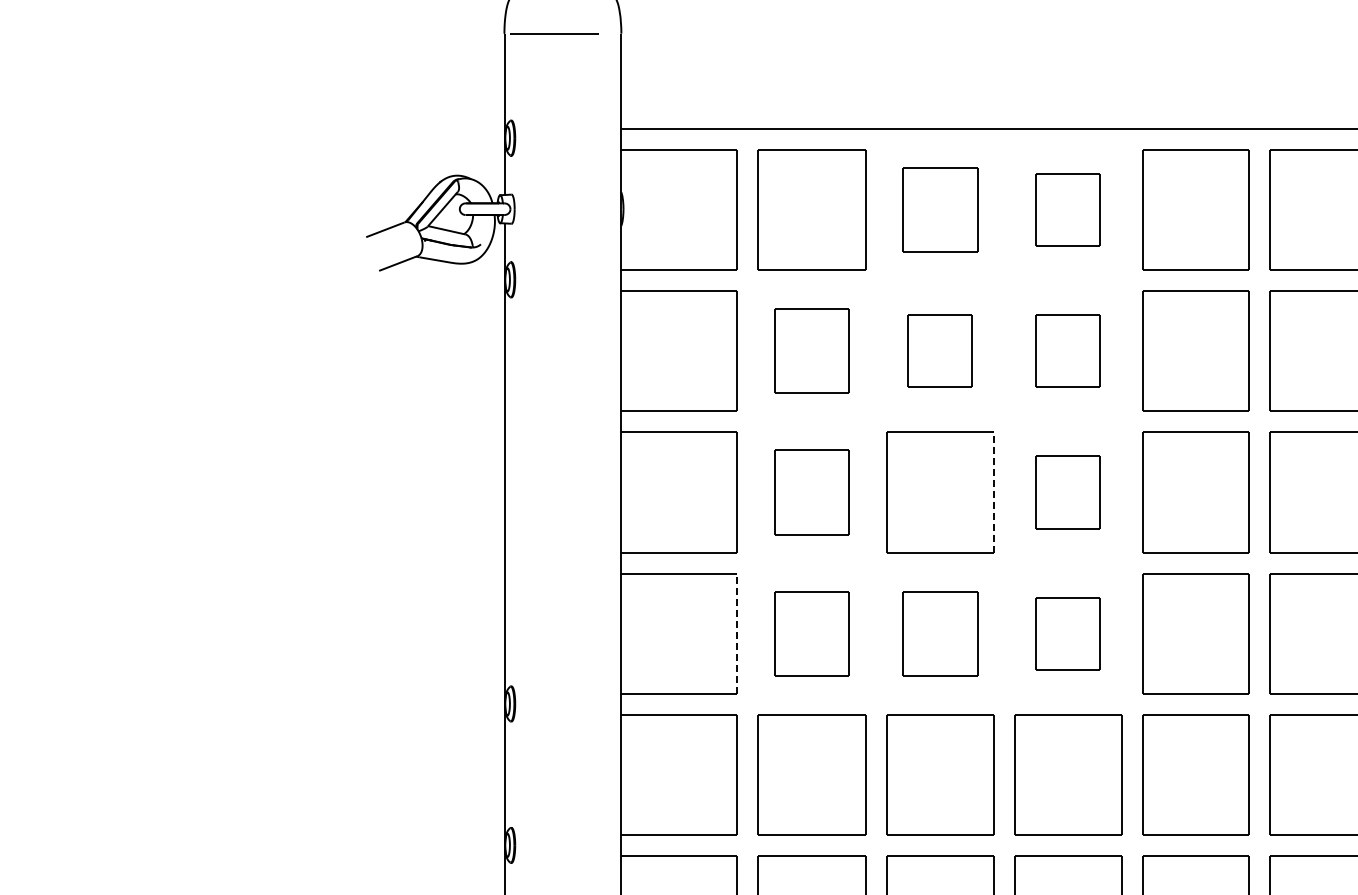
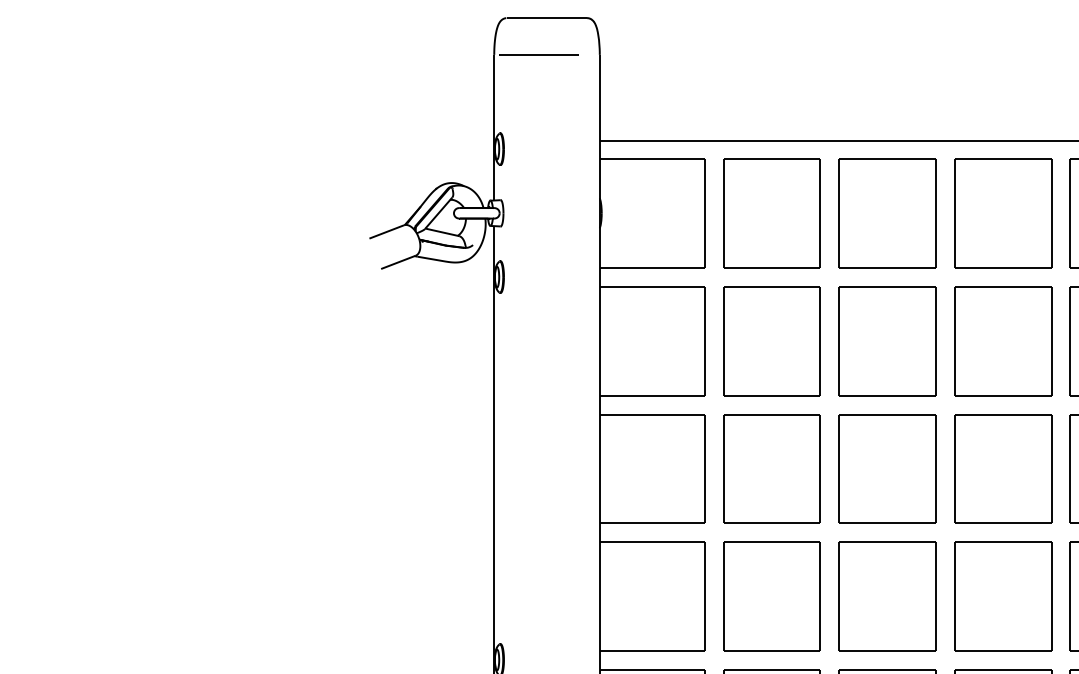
part: (940, 209) -> (887, 213), size x1.43
part: (1068, 209) -> (1003, 213), size x1.67
part: (811, 350) -> (771, 340), size x1.43
part: (940, 350) -> (887, 340), size x1.67
part: (1068, 350) -> (1003, 340), size x1.67
part: (811, 492) -> (771, 469), size x1.43
line: (993, 492) -> (935, 469), dashed -> solid
part: (1068, 492) -> (1003, 469), size x1.67
line: (737, 633) -> (704, 596), dashed -> solid
part: (811, 633) -> (771, 596), size x1.43
part: (940, 633) -> (887, 596), size x1.43
part: (1068, 633) -> (1003, 596), size x1.67

